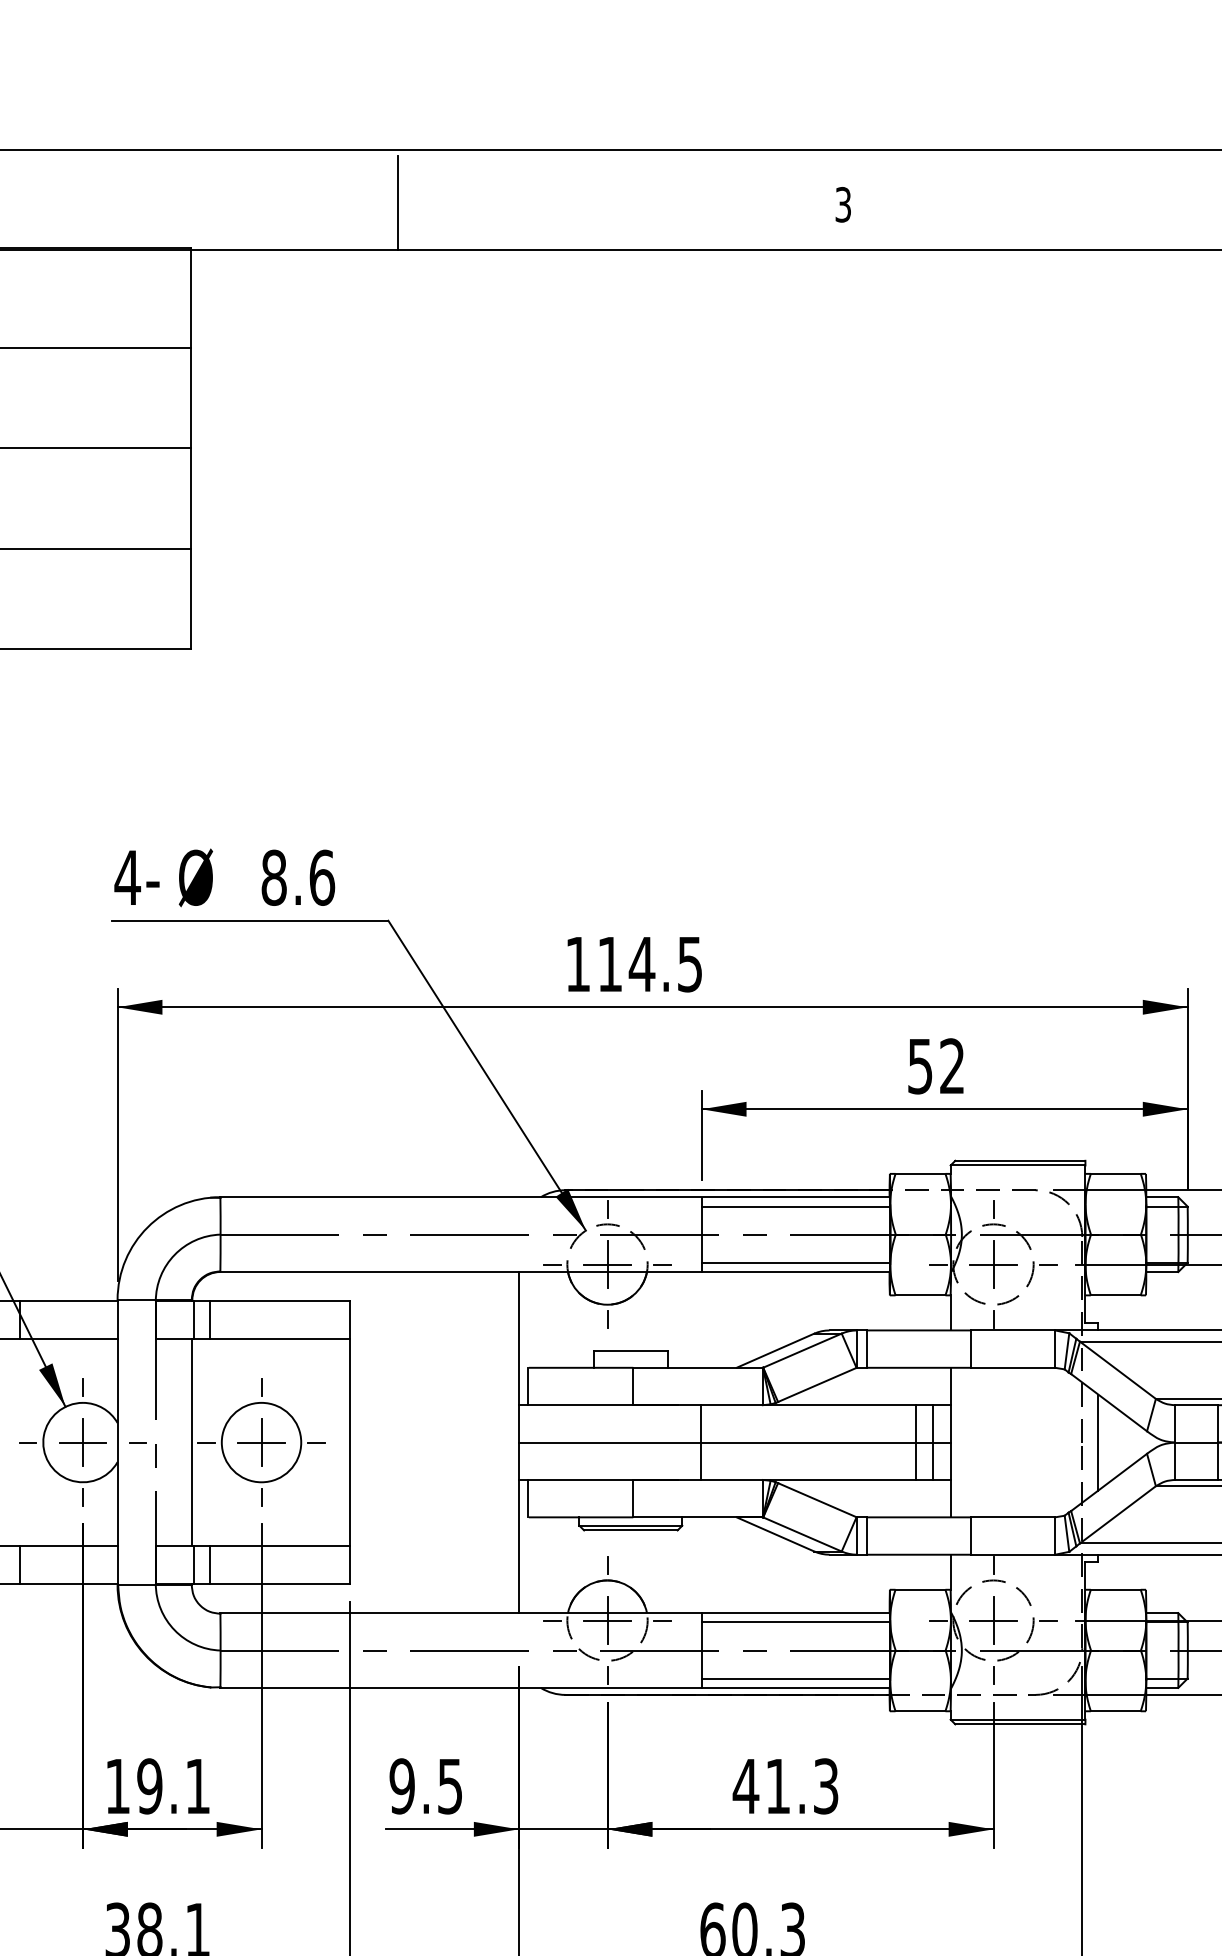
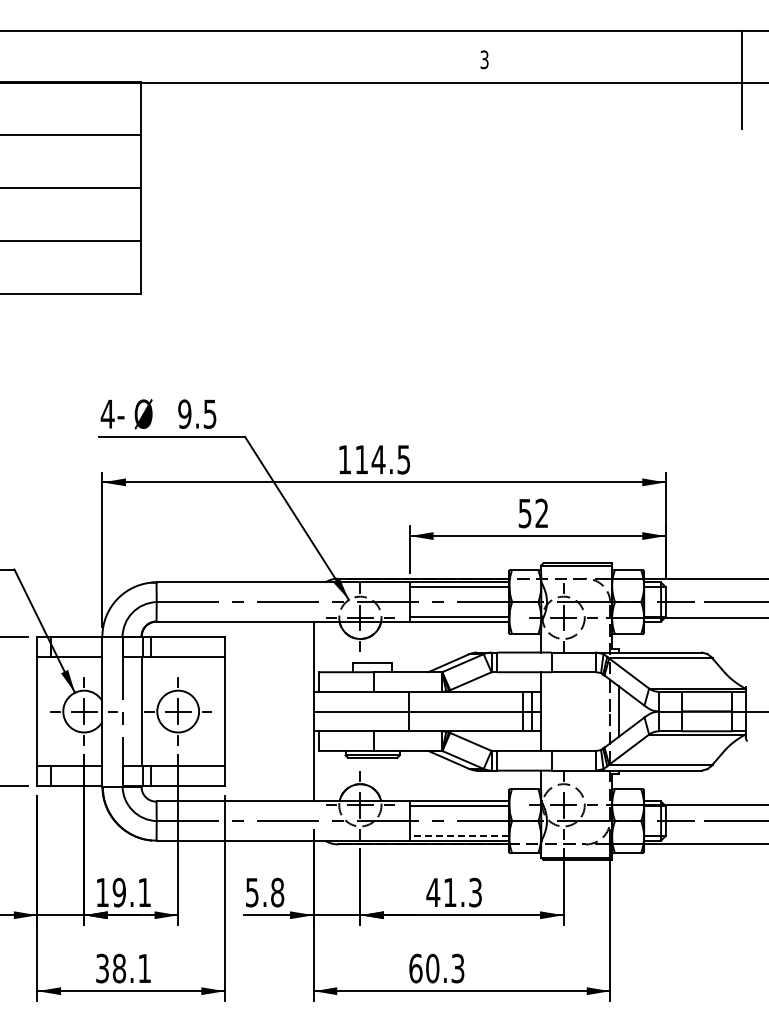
line: (398, 202) -> (250, 58), removed
text: (298, 876) -> (197, 413), 8.6 -> 9.5
line: (795, 1677) -> (459, 835), solid -> dashed
text: (425, 1786) -> (264, 892), 9.5 -> 5.8

